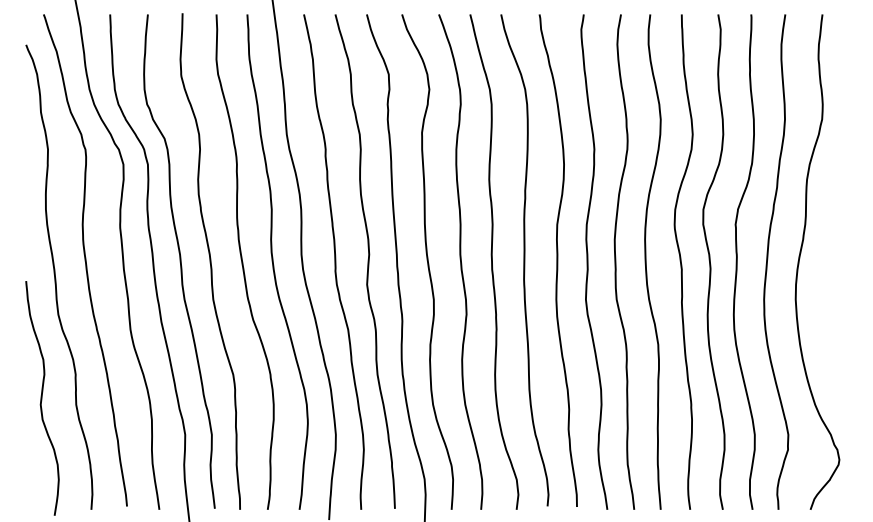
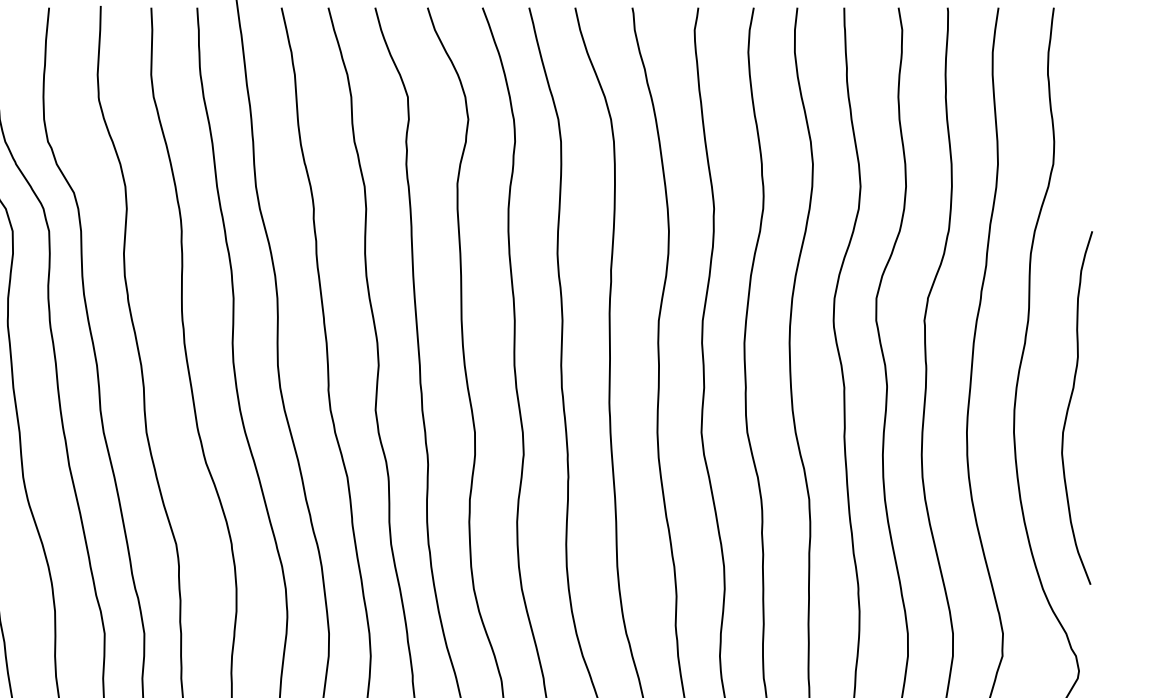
curve: (833, 282) -> (1070, 406), added

